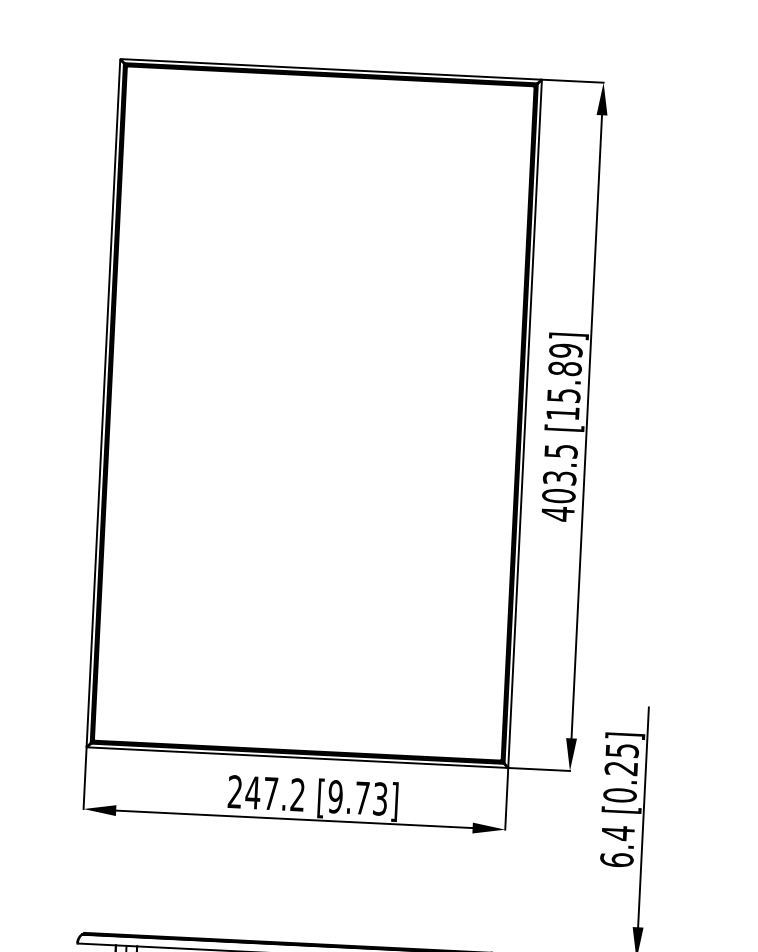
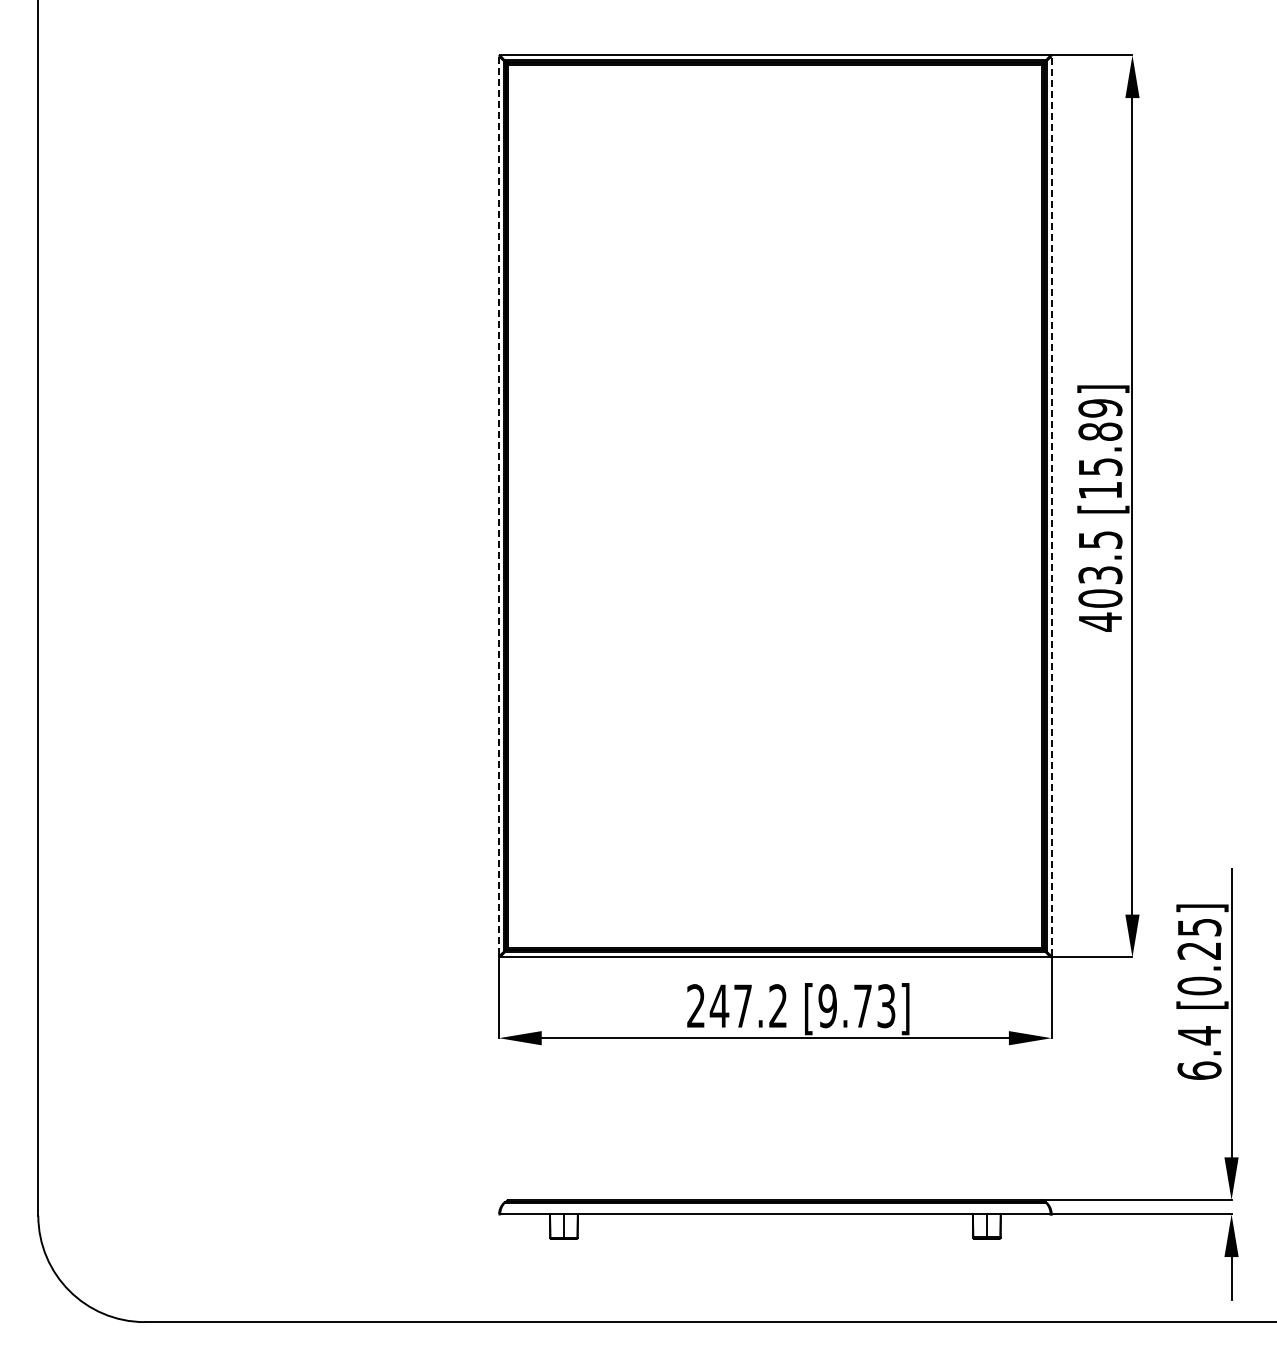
line: (103, 403) -> (499, 506), solid -> dashed
line: (524, 423) -> (1051, 506), solid -> dashed

